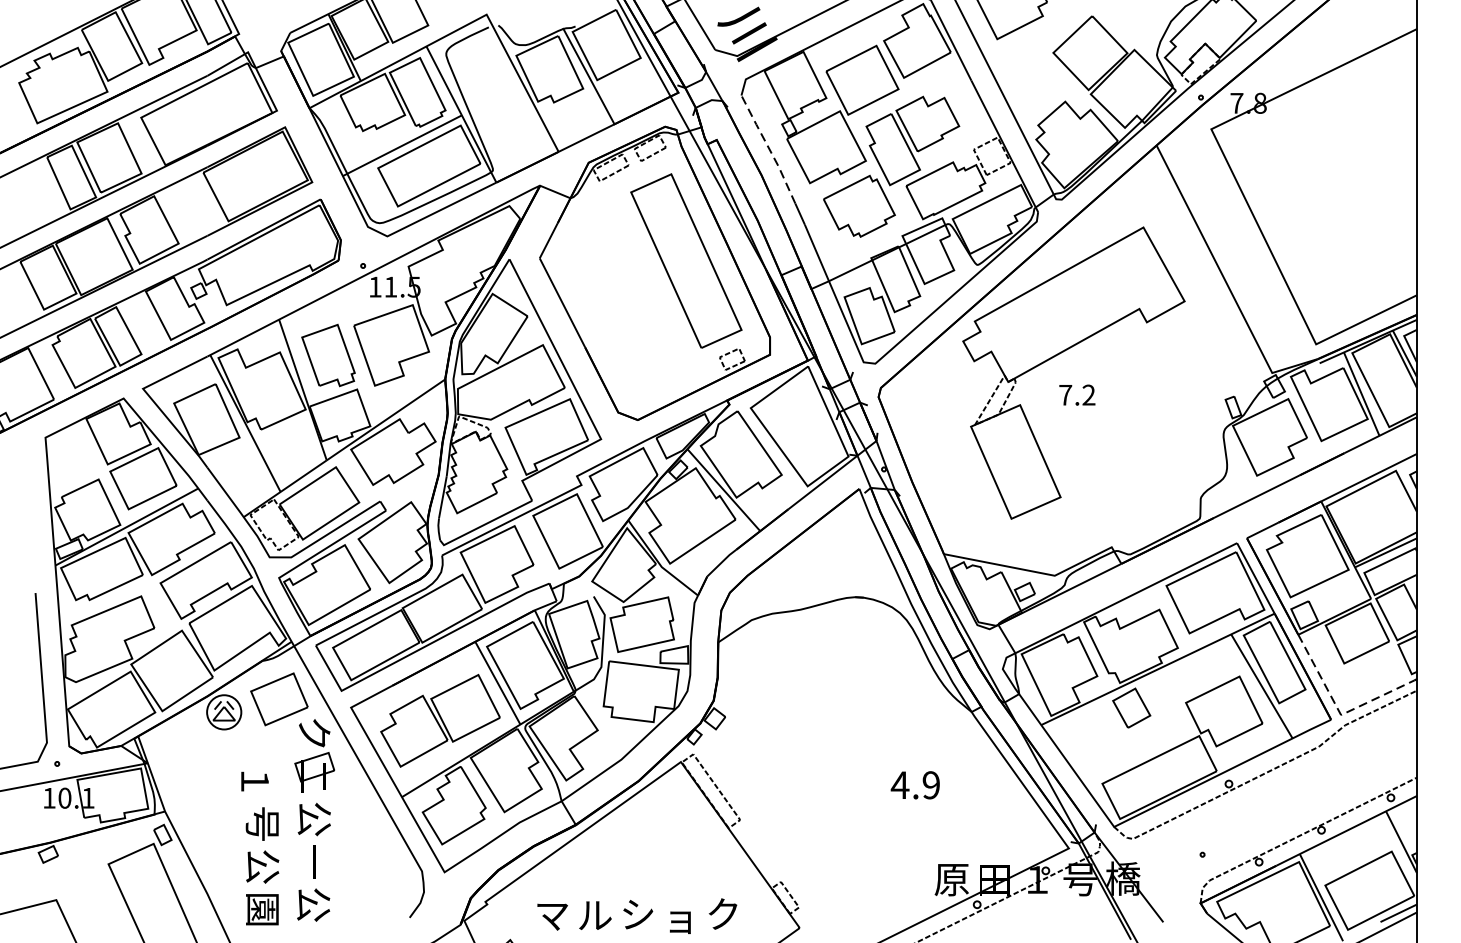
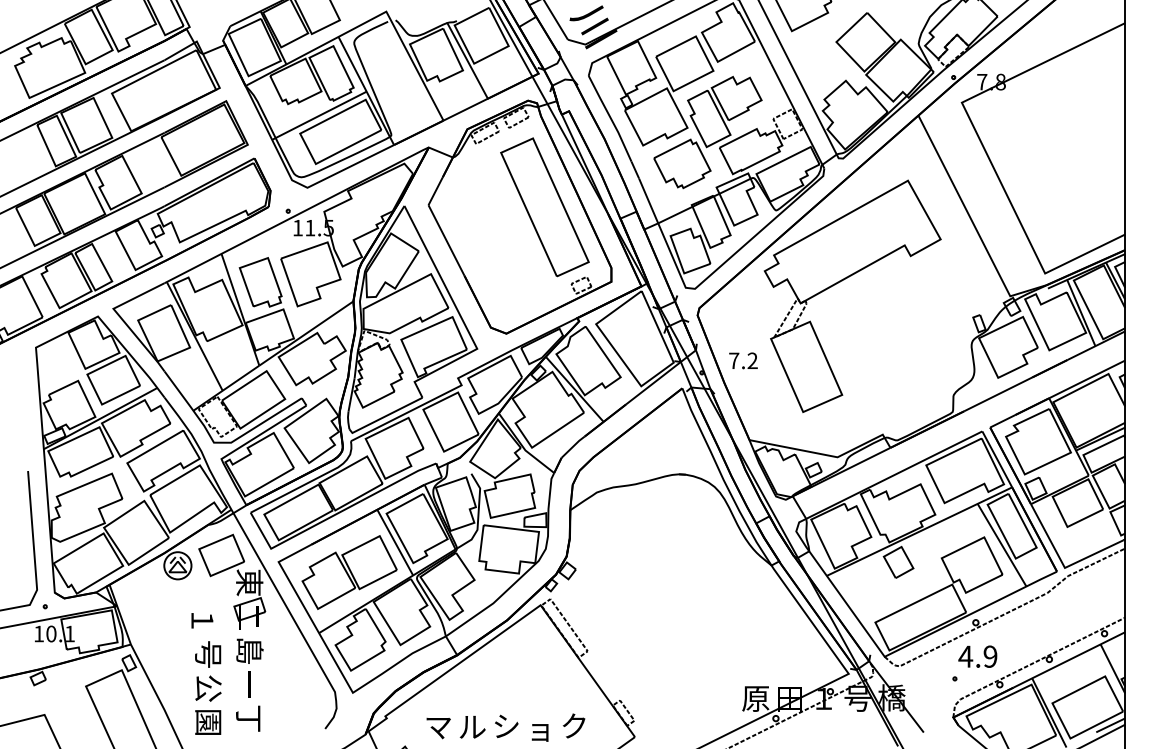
line: (768, 147) -> (610, 117), dashed -> solid
text: (1077, 394) -> (743, 360), moved
line: (1339, 711) -> (1063, 565), dashed -> solid
text: (314, 733) -> (249, 582), ク -> 東
text: (914, 785) -> (977, 656), moved
text: (314, 819) -> (249, 650), 公 -> 島
text: (313, 904) -> (248, 718), 公 -> 丁

